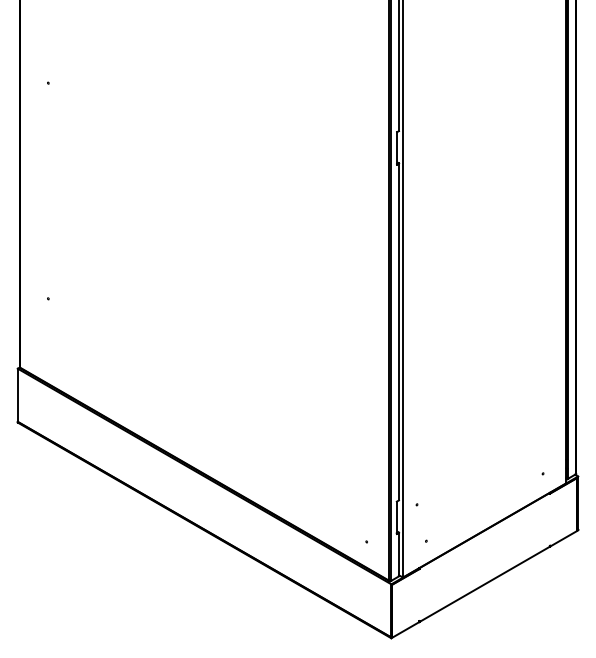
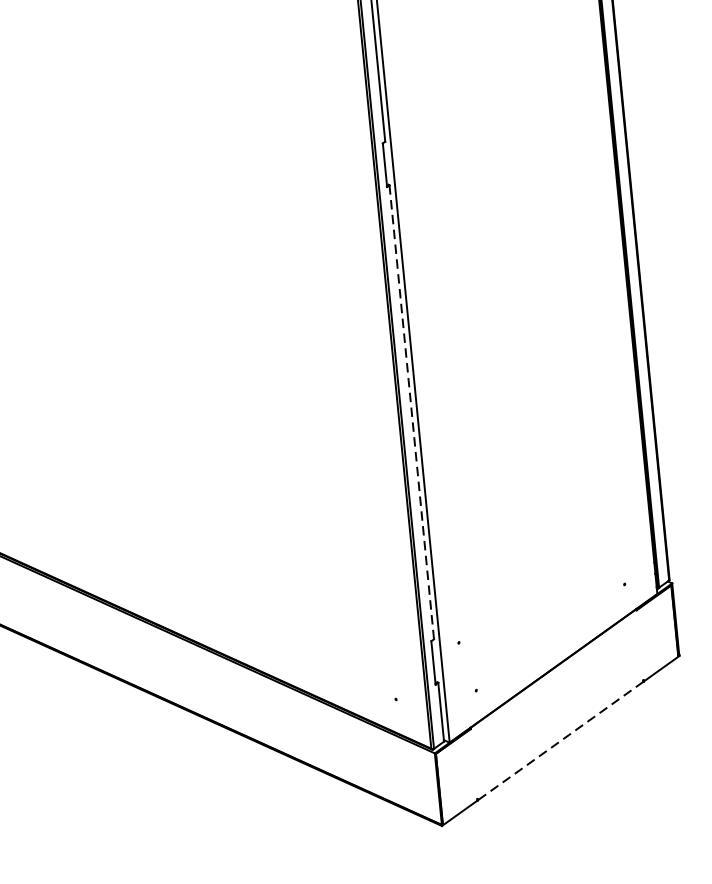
line: (398, 331) -> (411, 411), solid -> dashed
line: (484, 584) -> (560, 741), solid -> dashed

